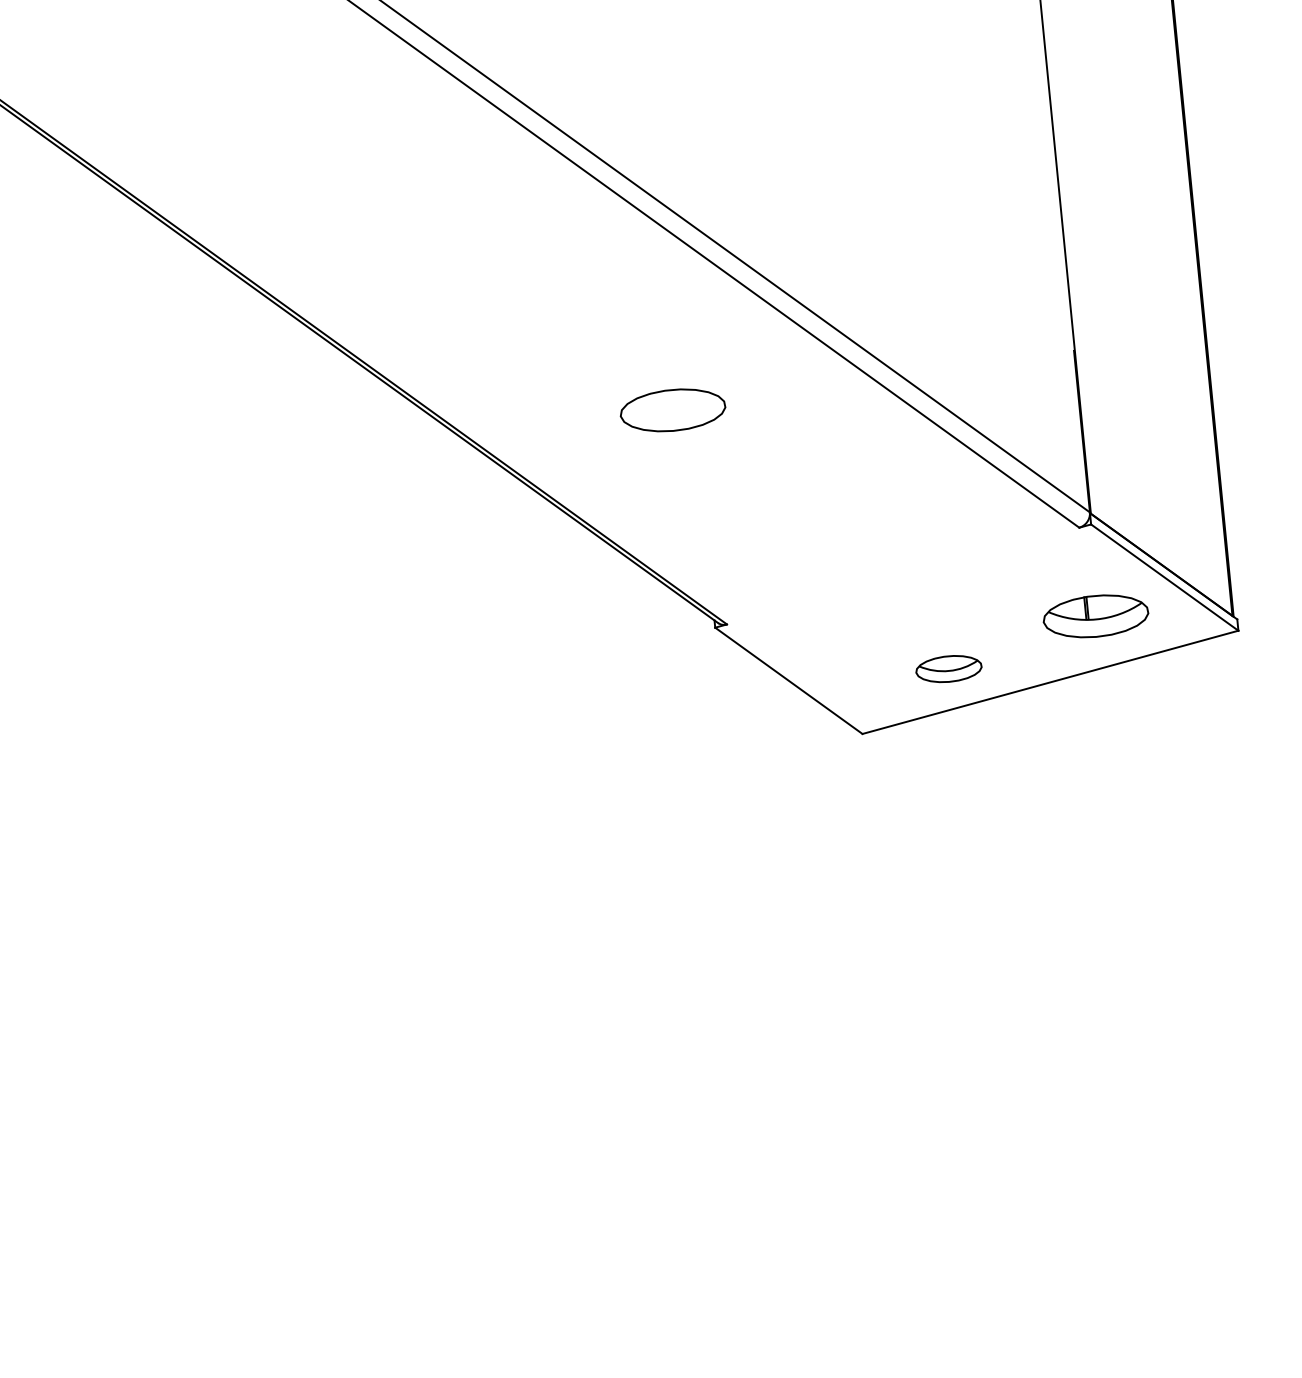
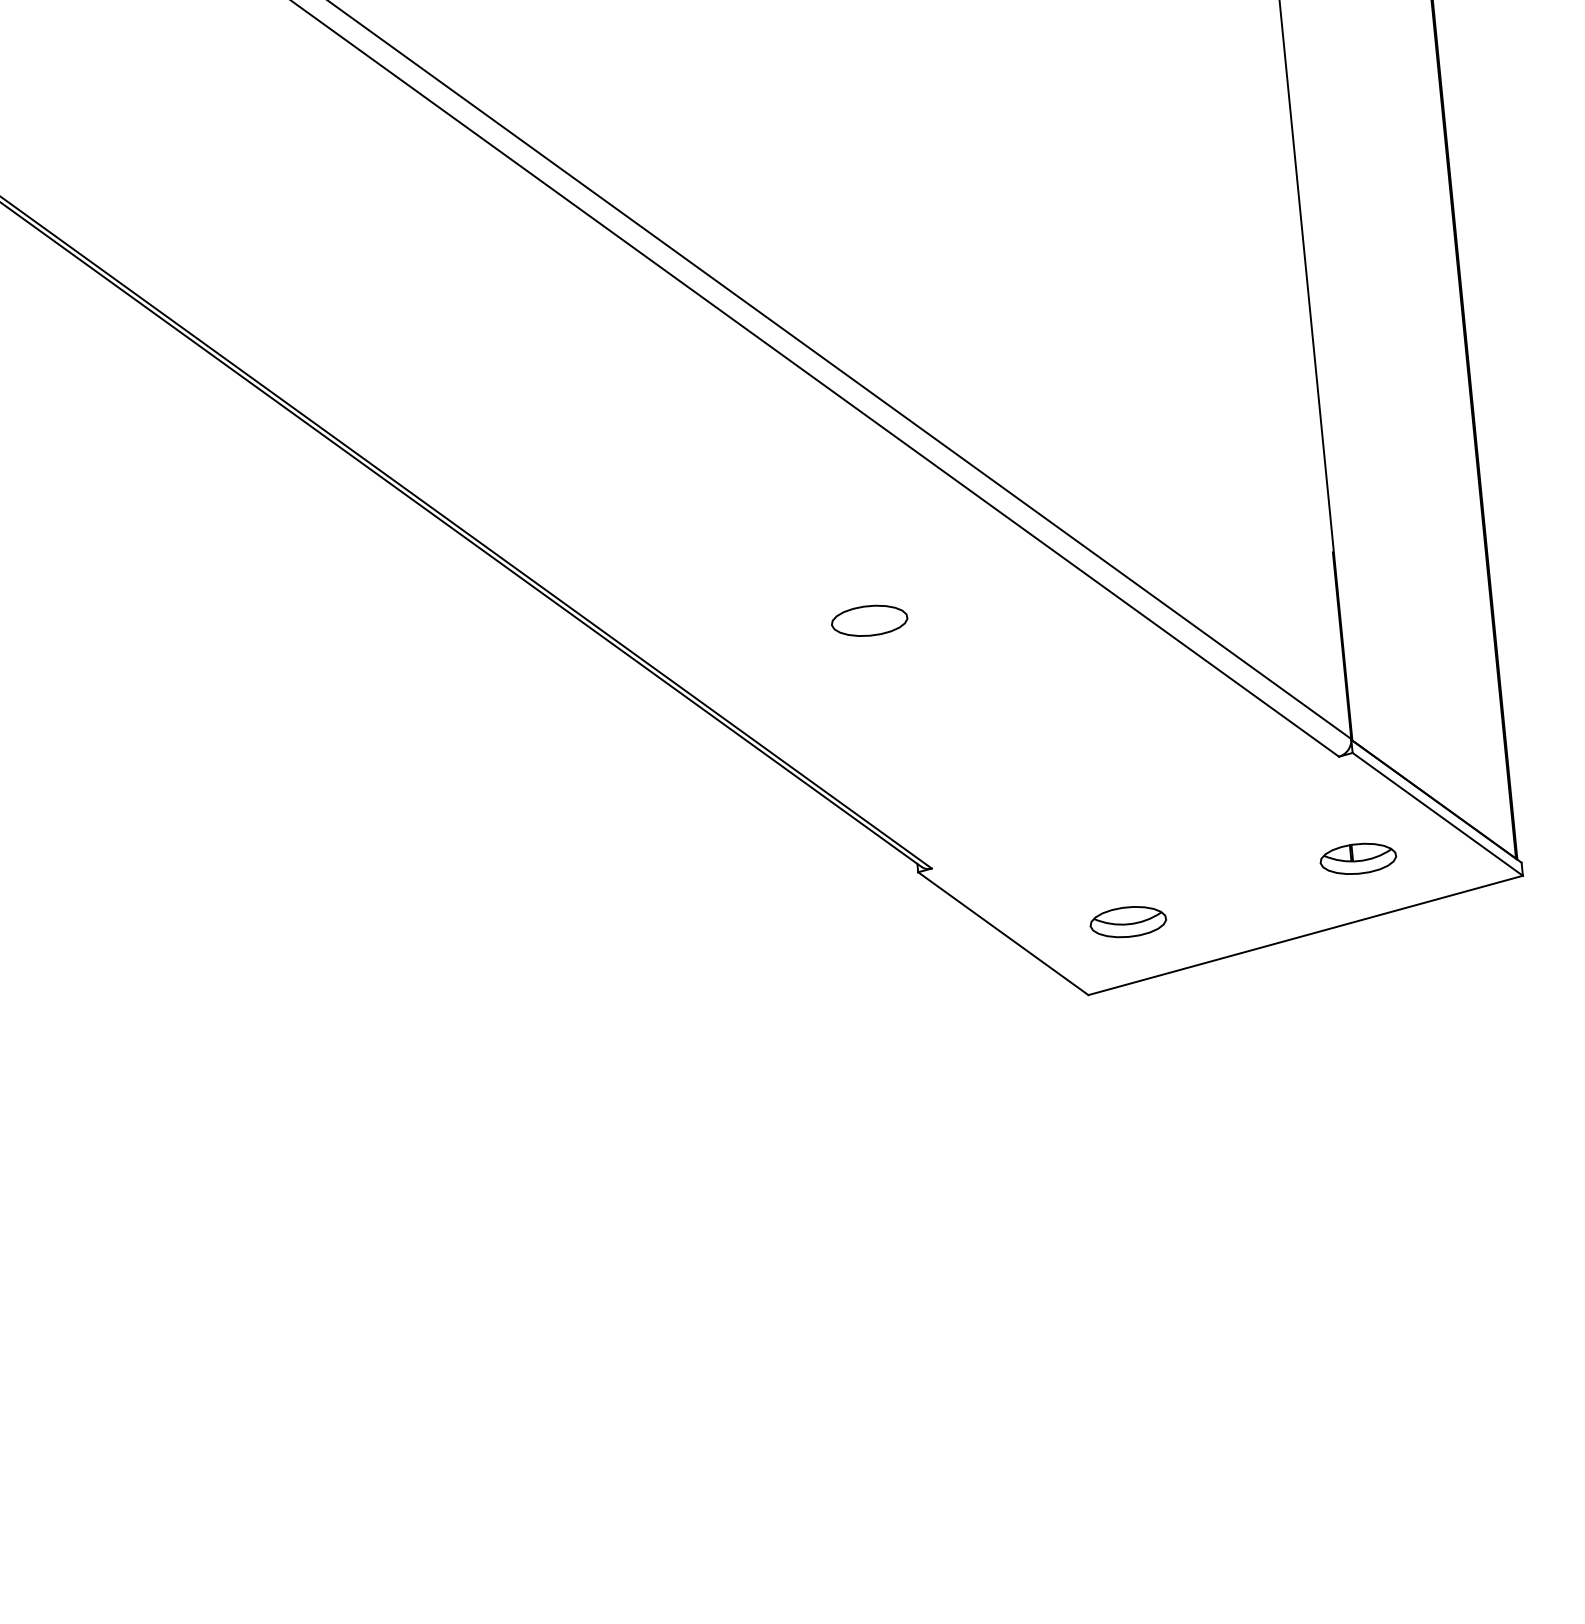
part: (673, 409) -> (869, 620), size x0.62
part: (1096, 615) -> (1358, 858), size x0.62
part: (948, 669) -> (1127, 922), moved

